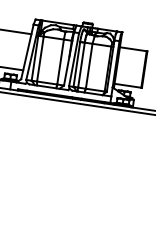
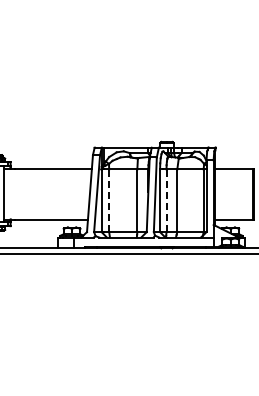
line: (40, 58) -> (109, 200), solid -> dashed
line: (81, 64) -> (166, 200), solid -> dashed

